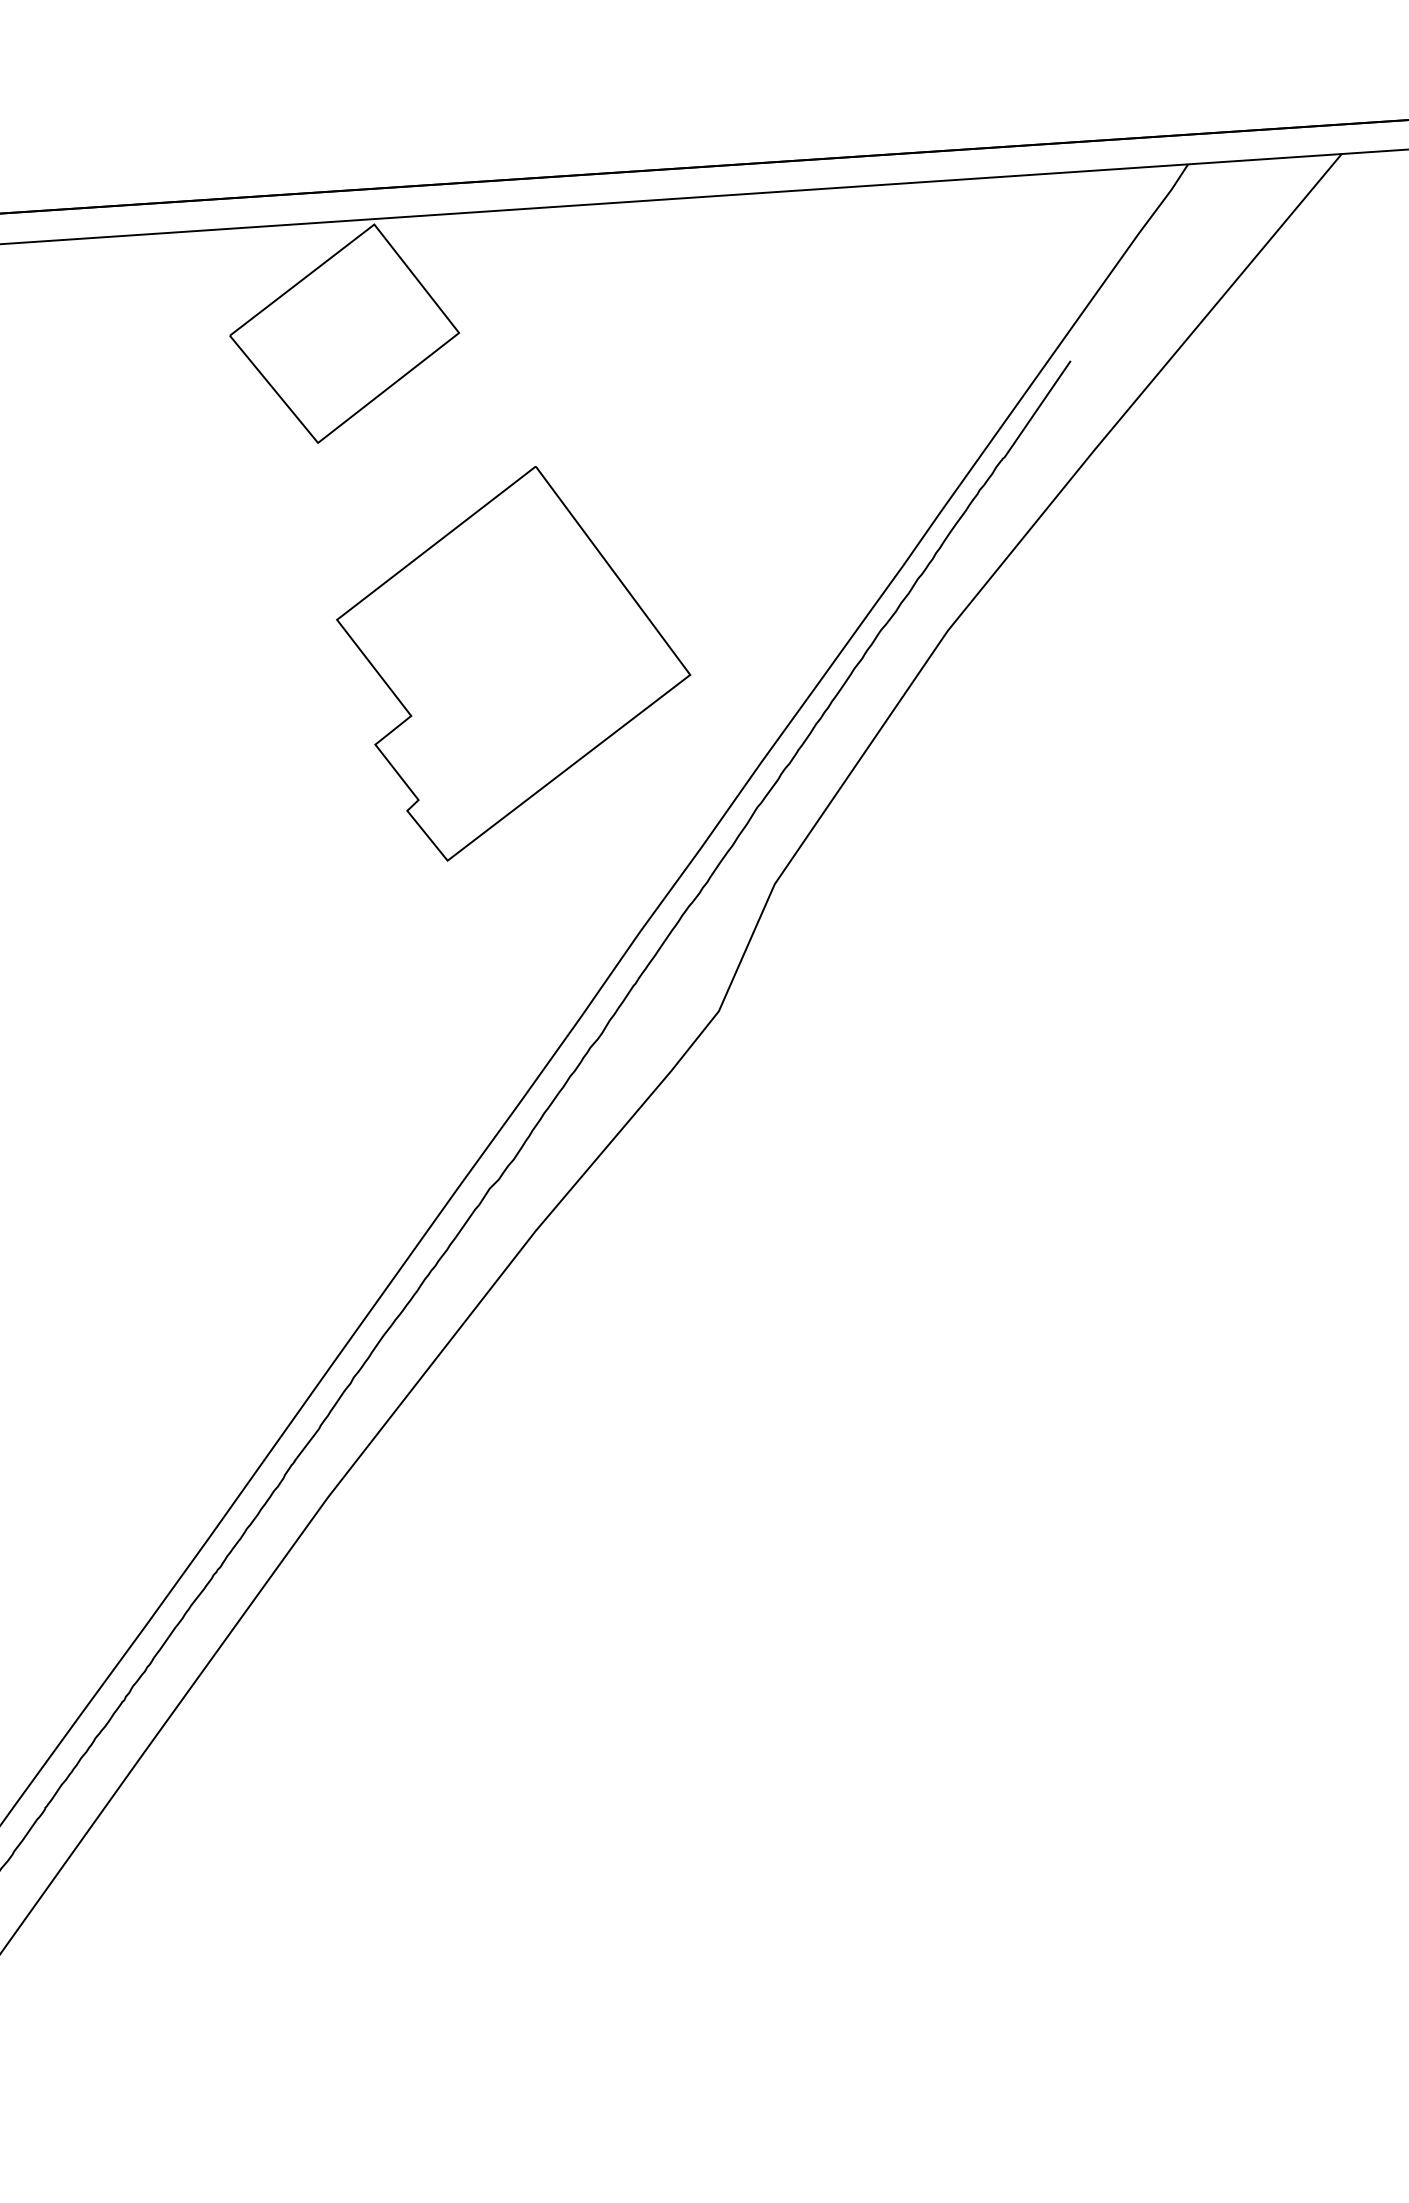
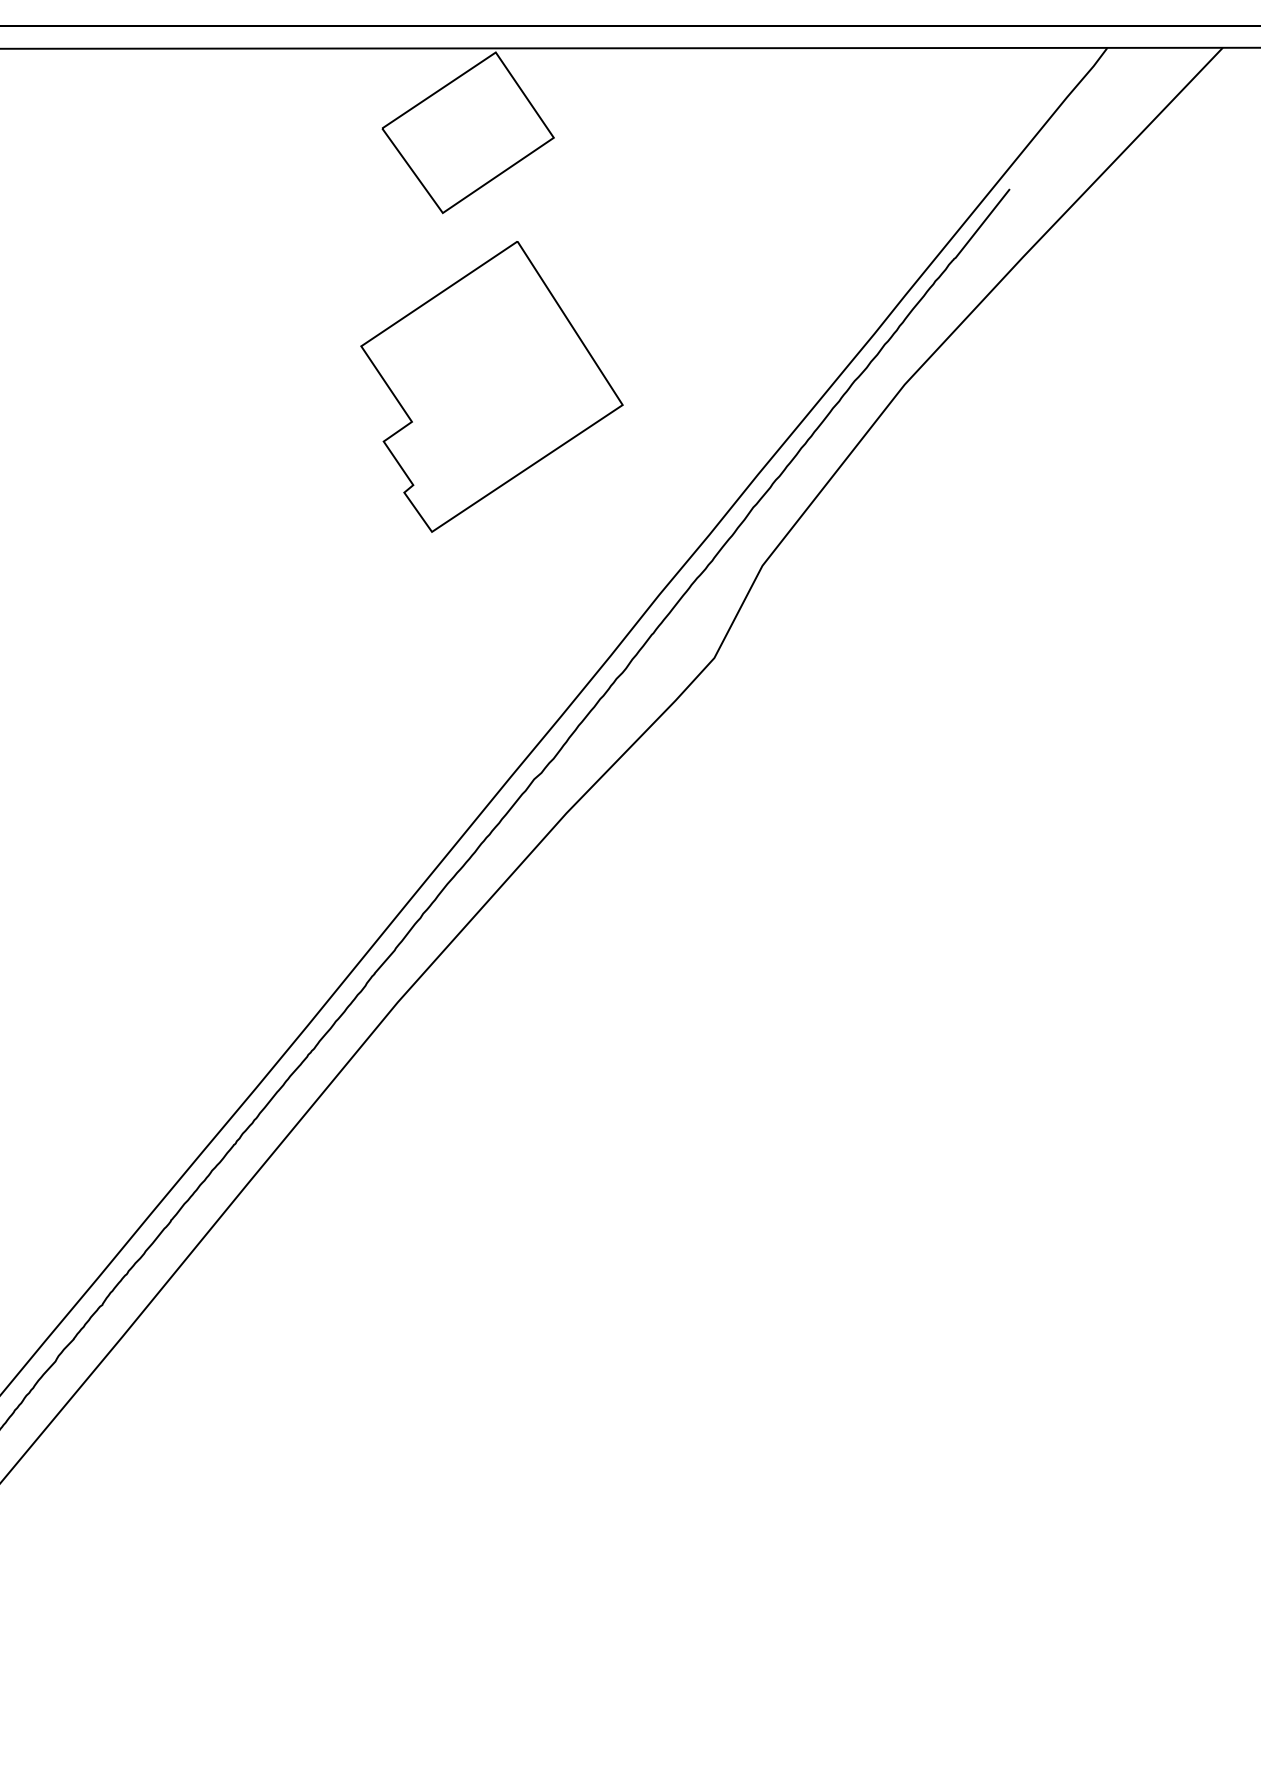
part: (513, 661) -> (491, 386), moved

